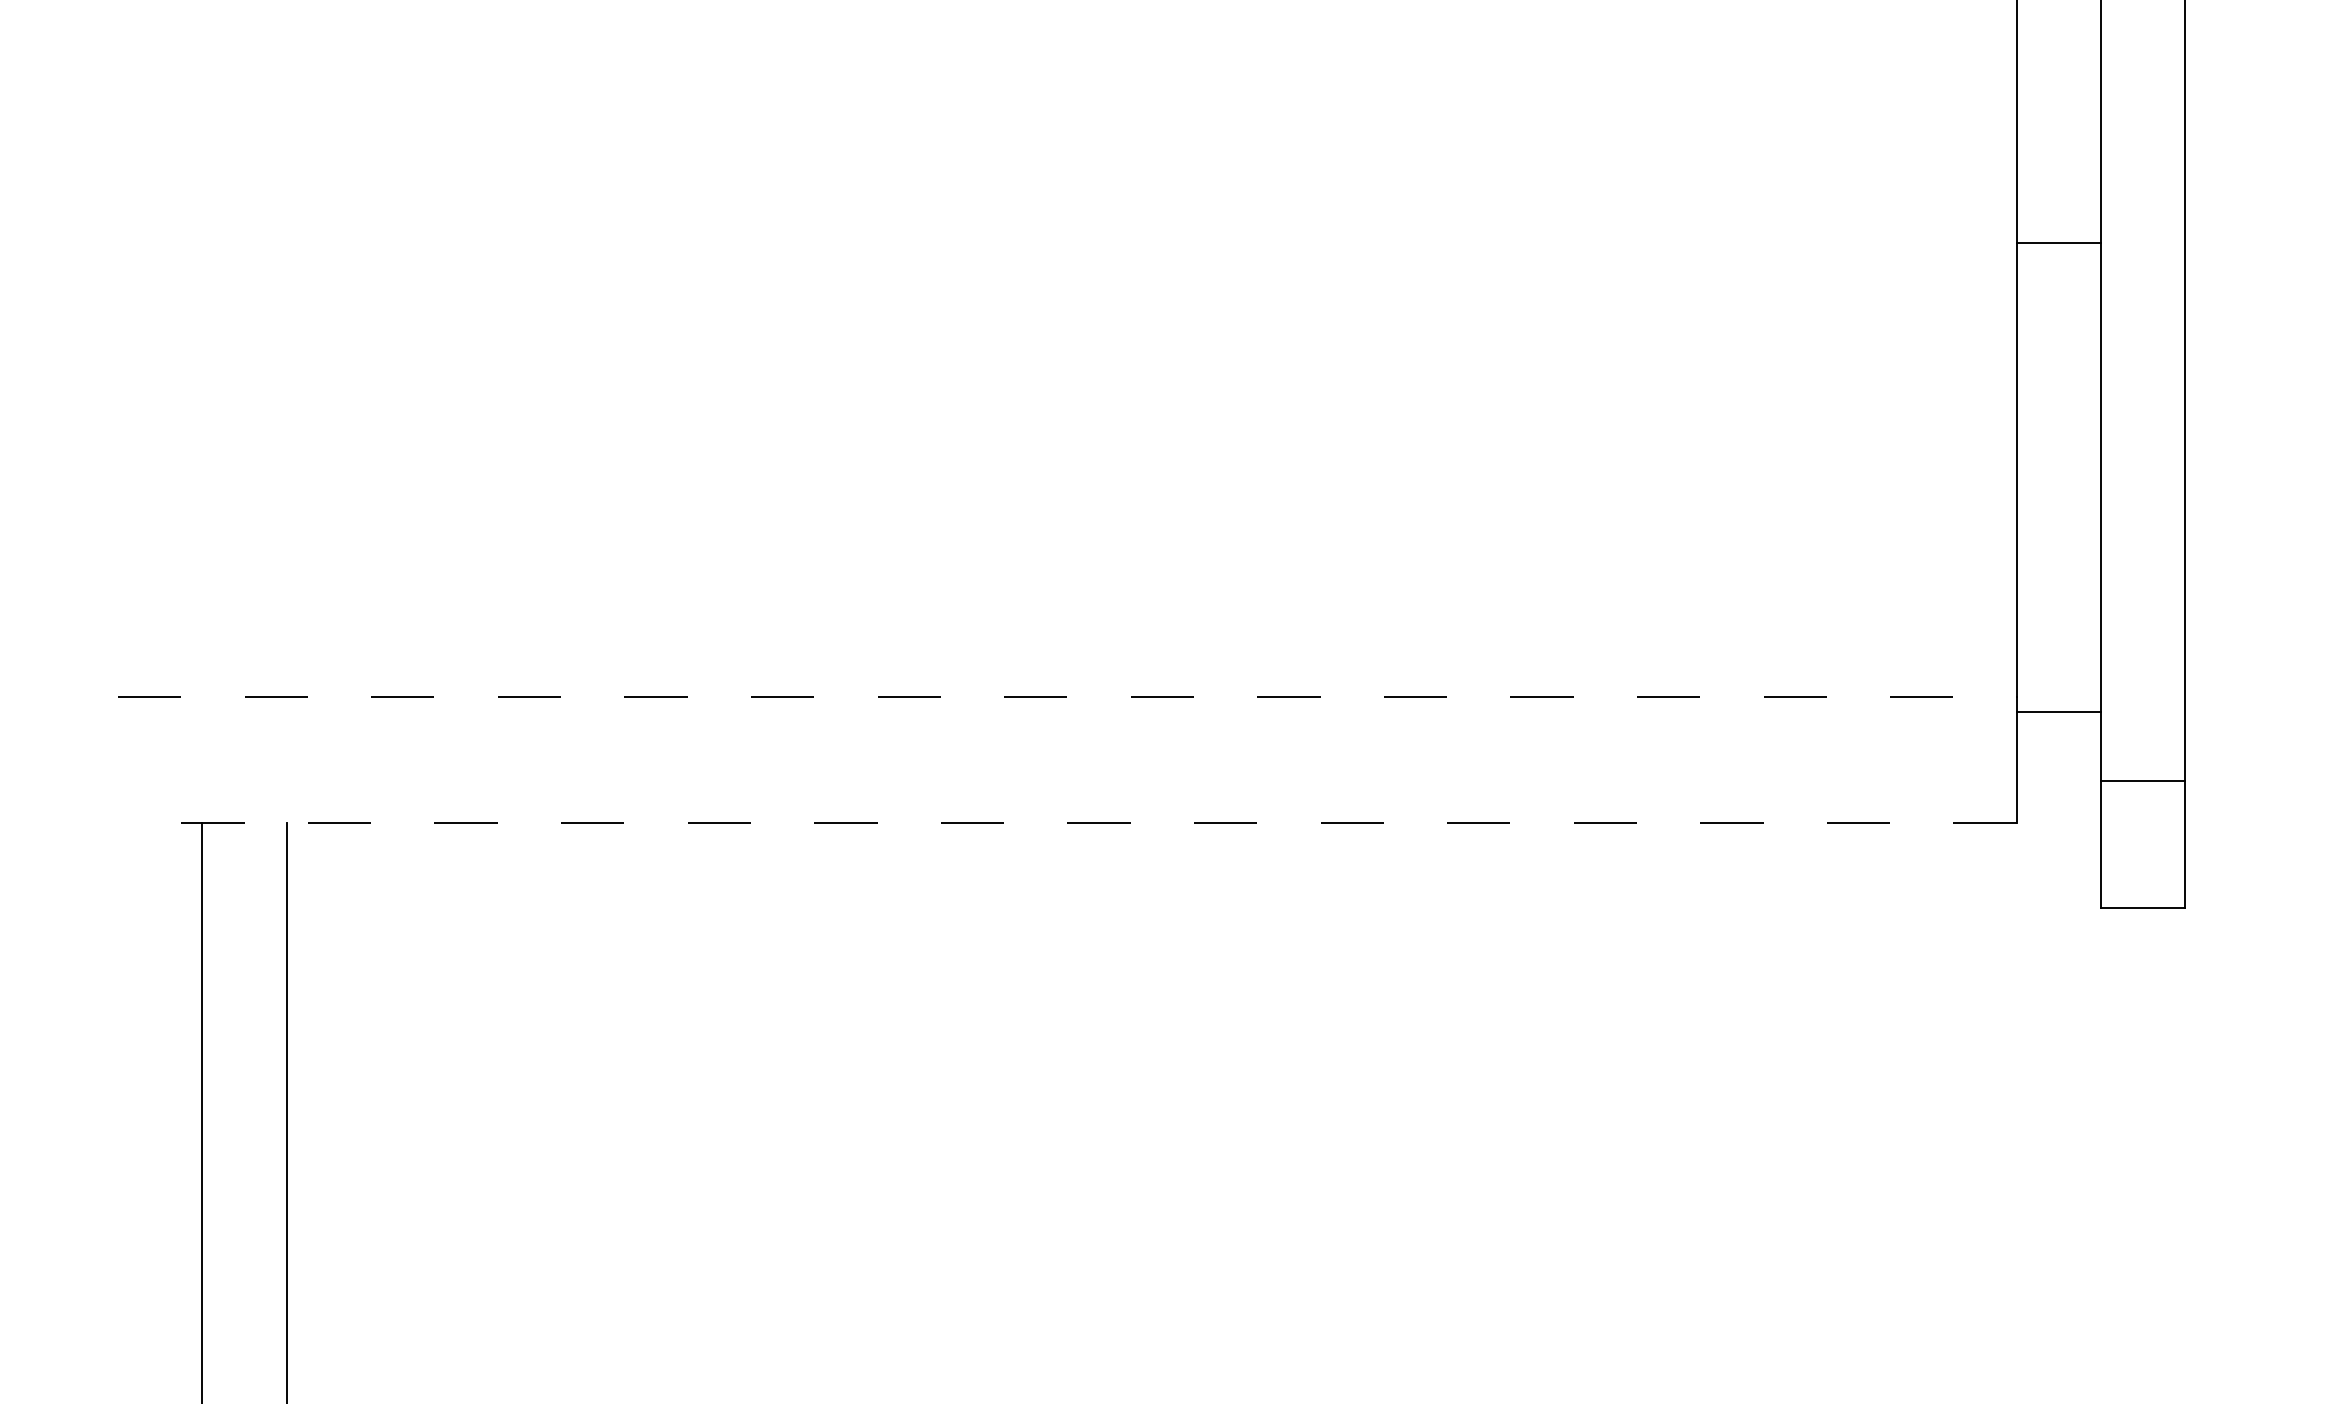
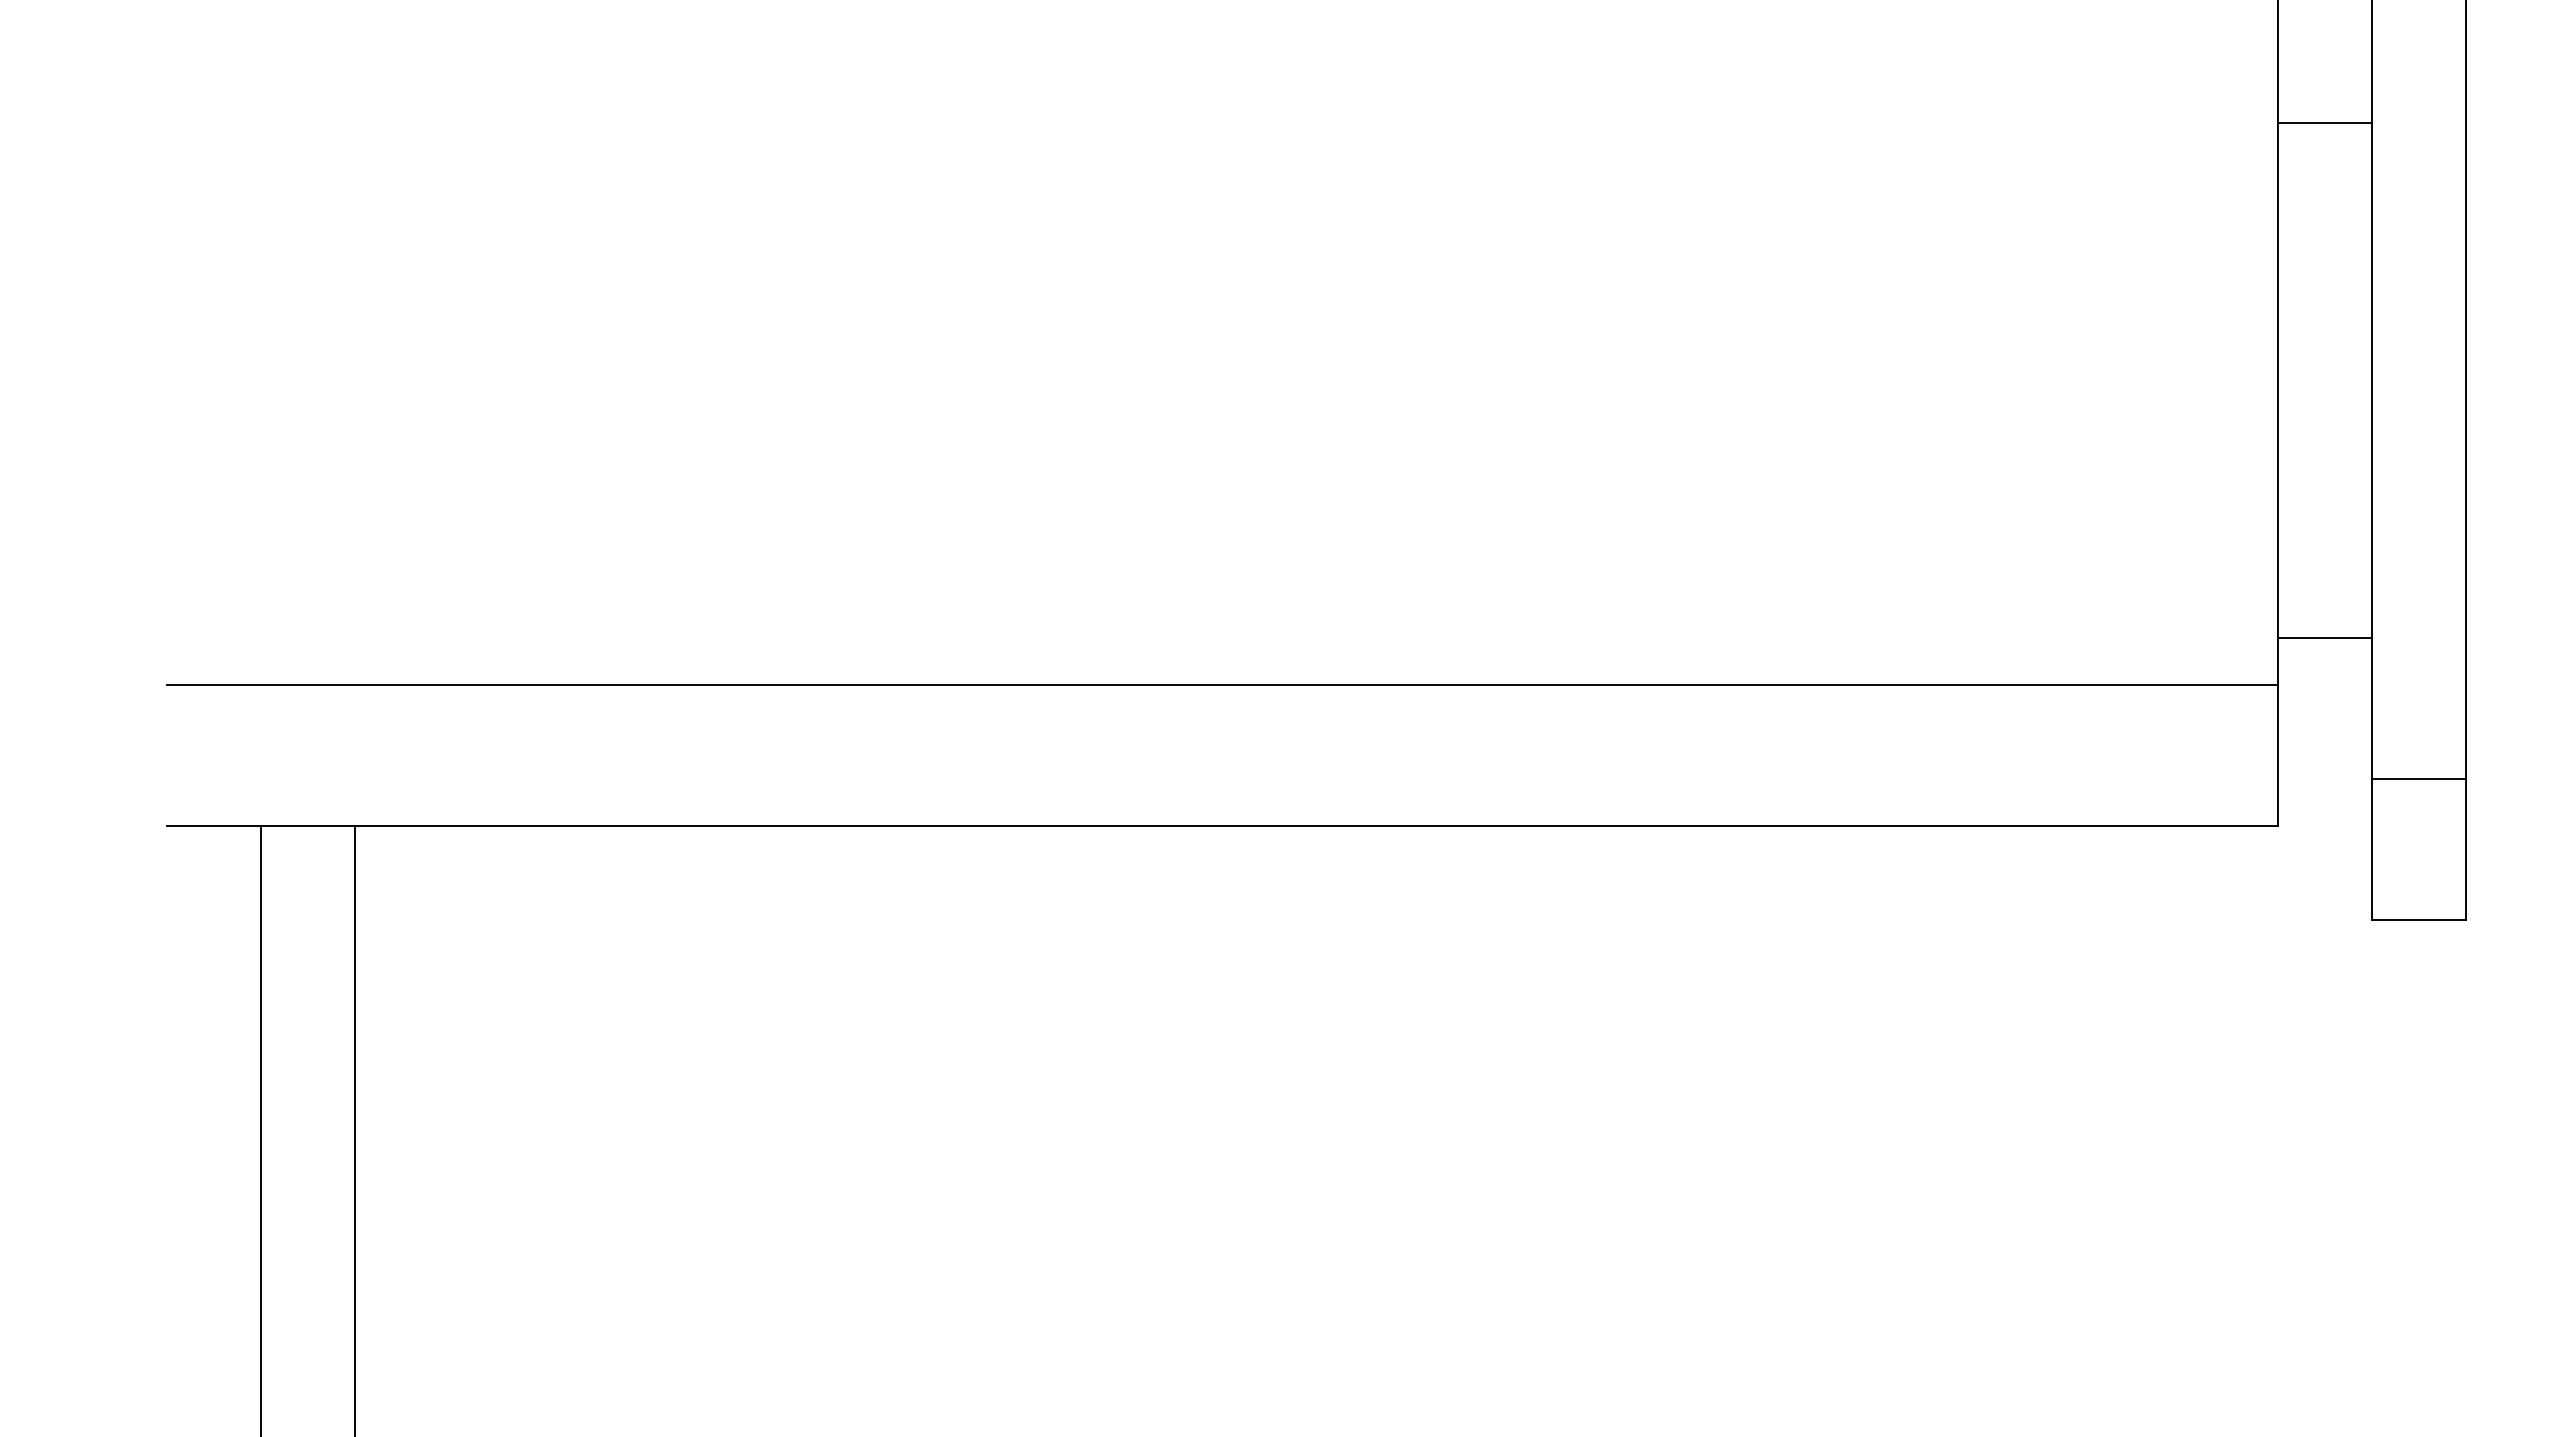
line: (2058, 243) -> (2324, 122), moved
line: (1067, 696) -> (1222, 685), dashed -> solid
line: (2058, 712) -> (2324, 638), moved
line: (1066, 823) -> (1221, 826), dashed -> solid

